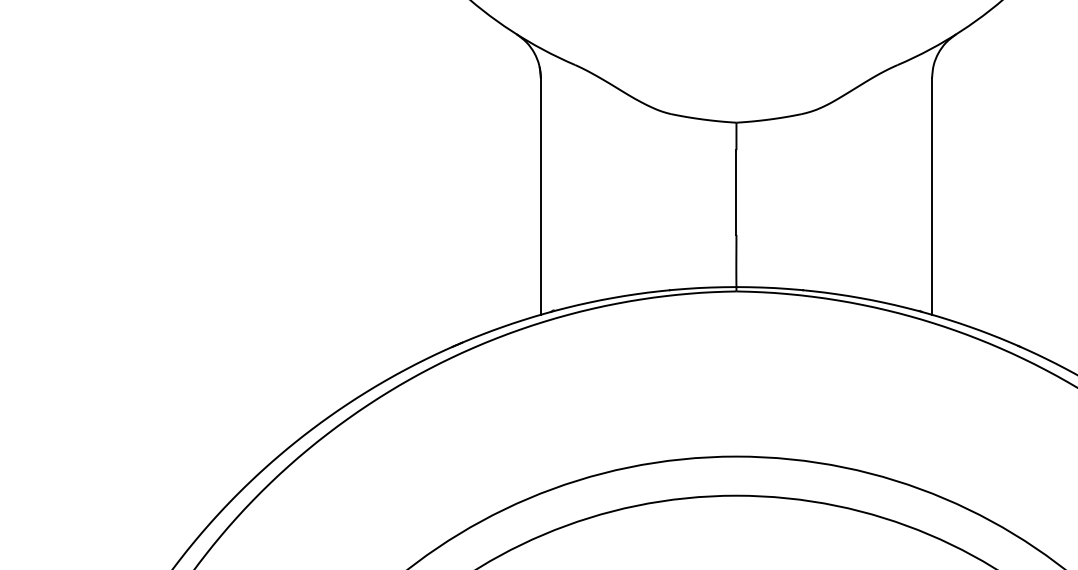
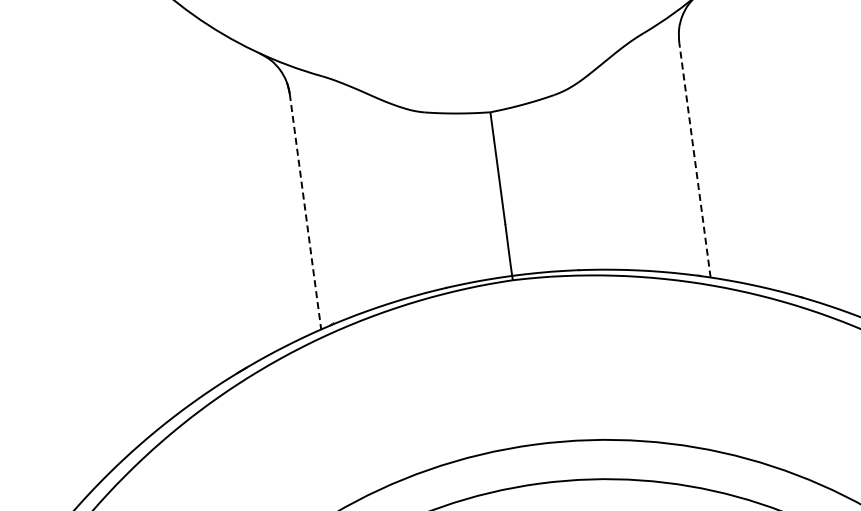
line: (932, 196) -> (695, 159), solid -> dashed
line: (540, 197) -> (305, 212), solid -> dashed

